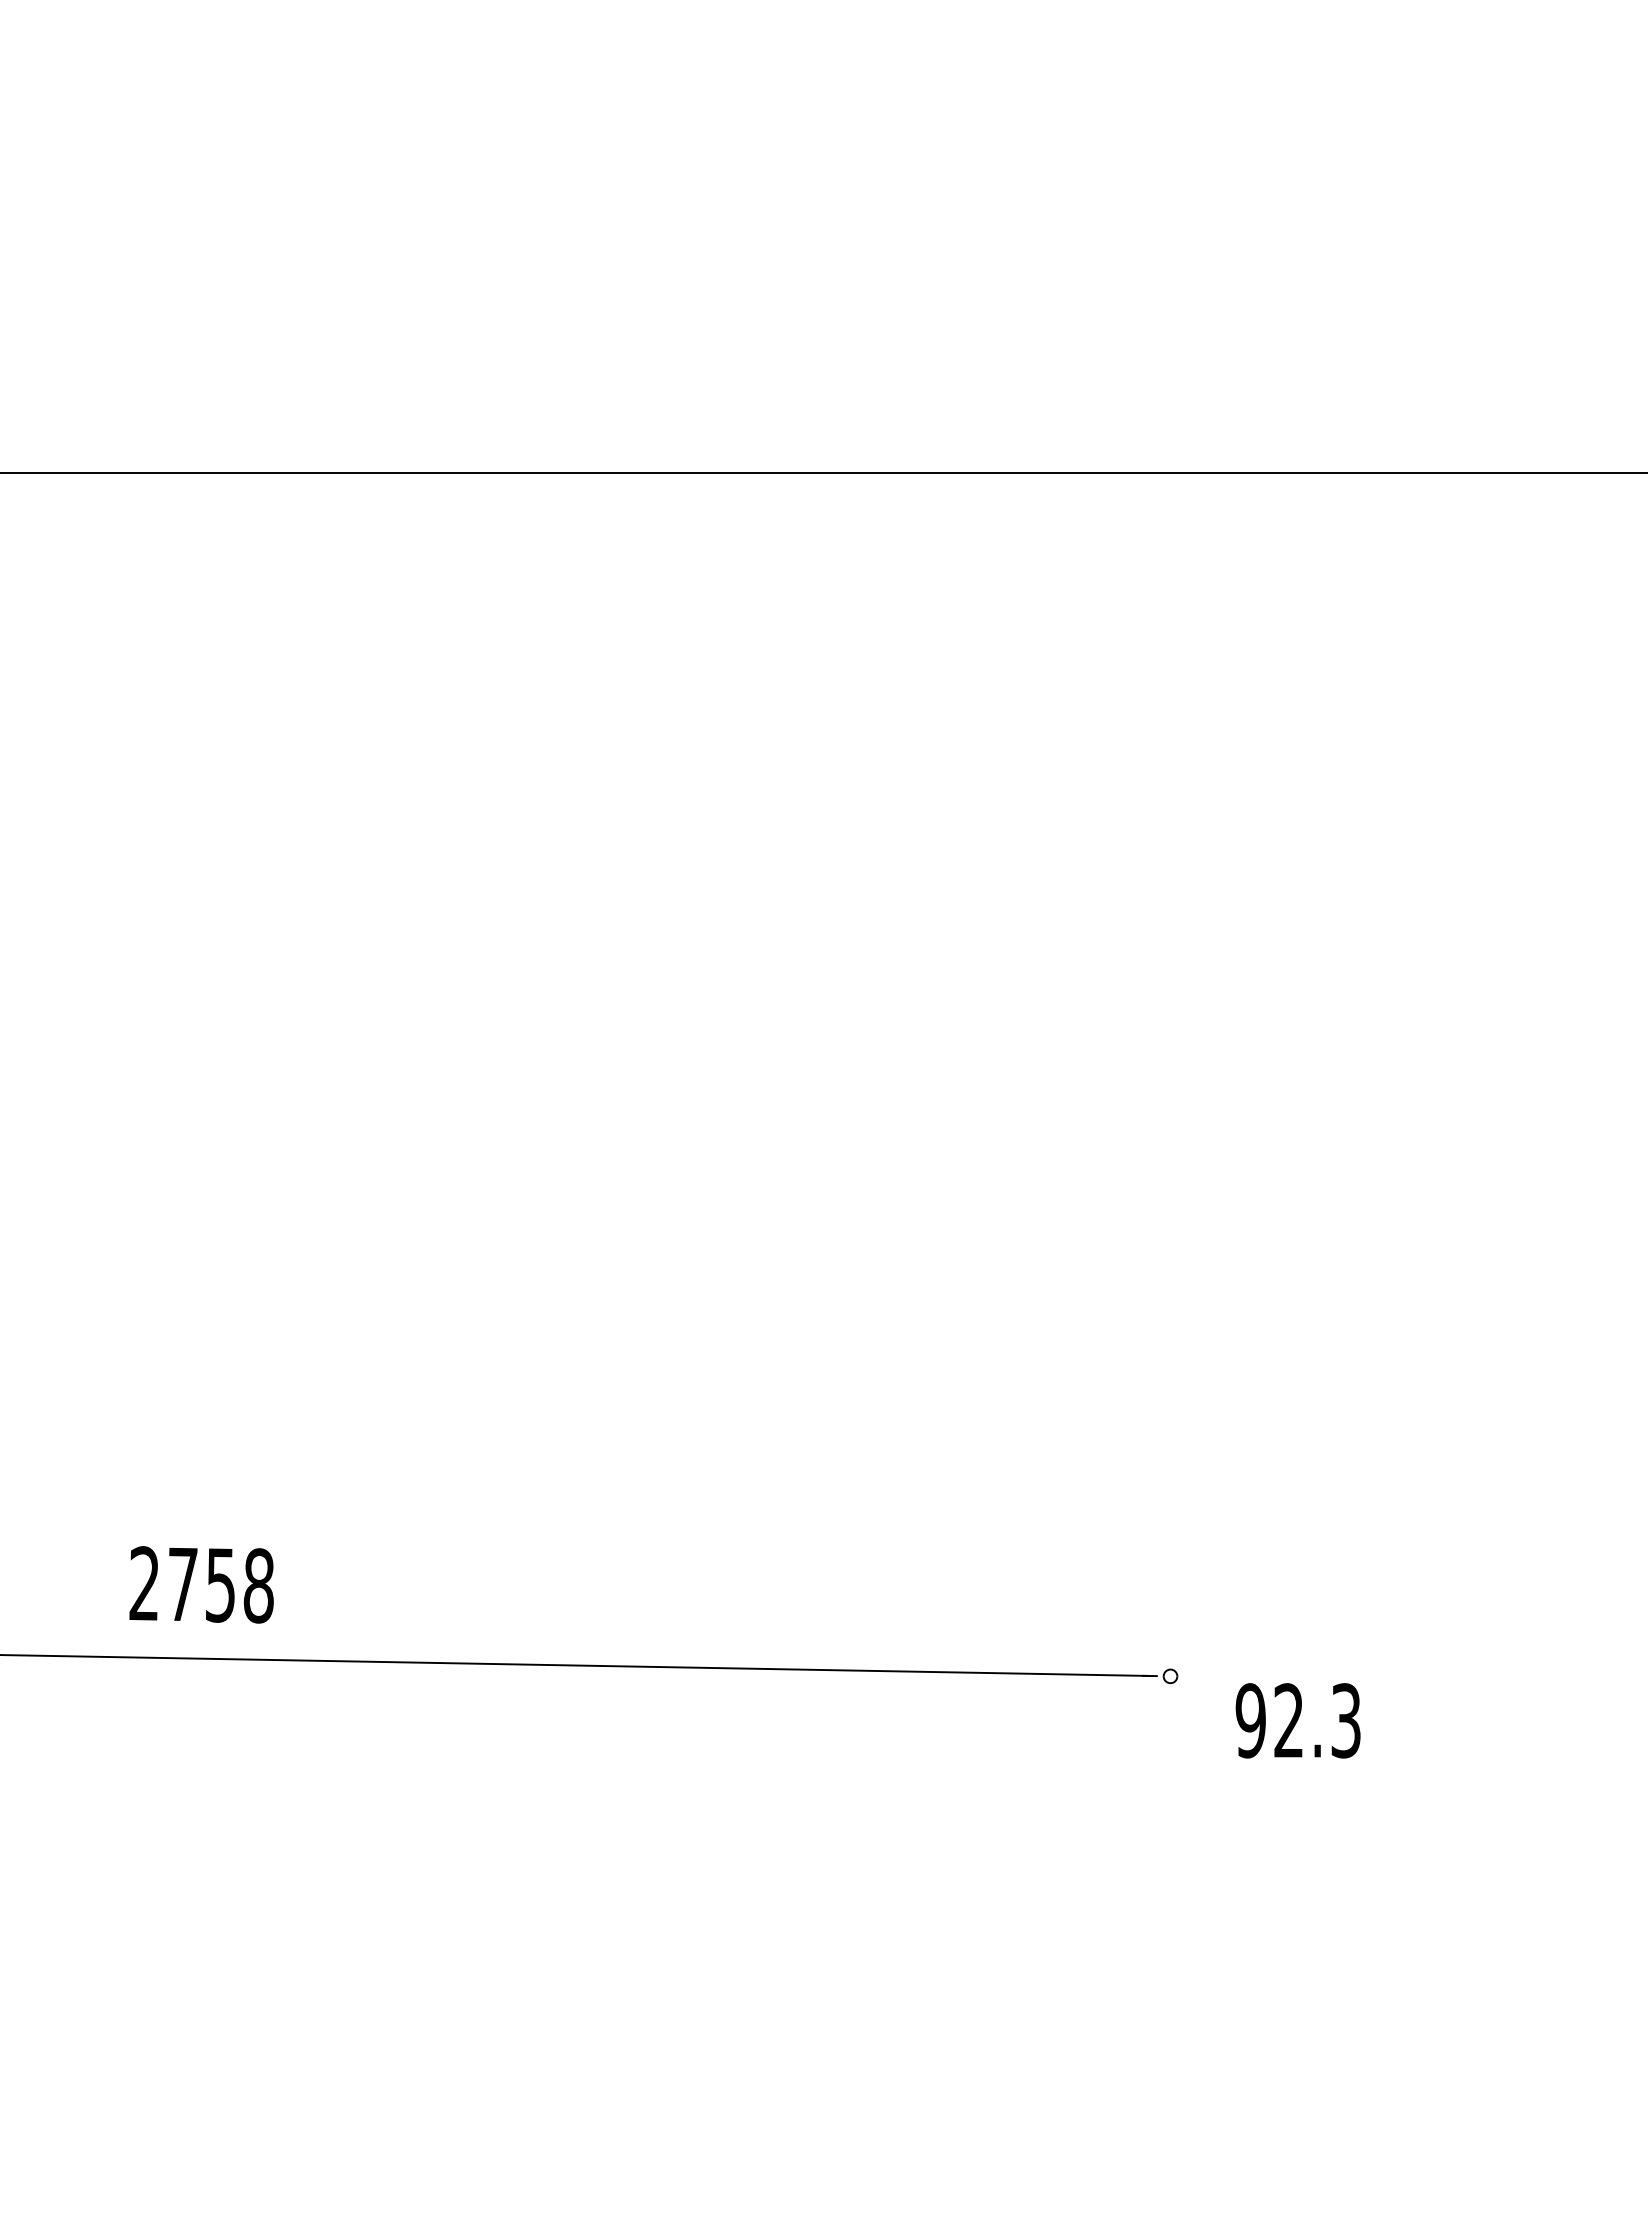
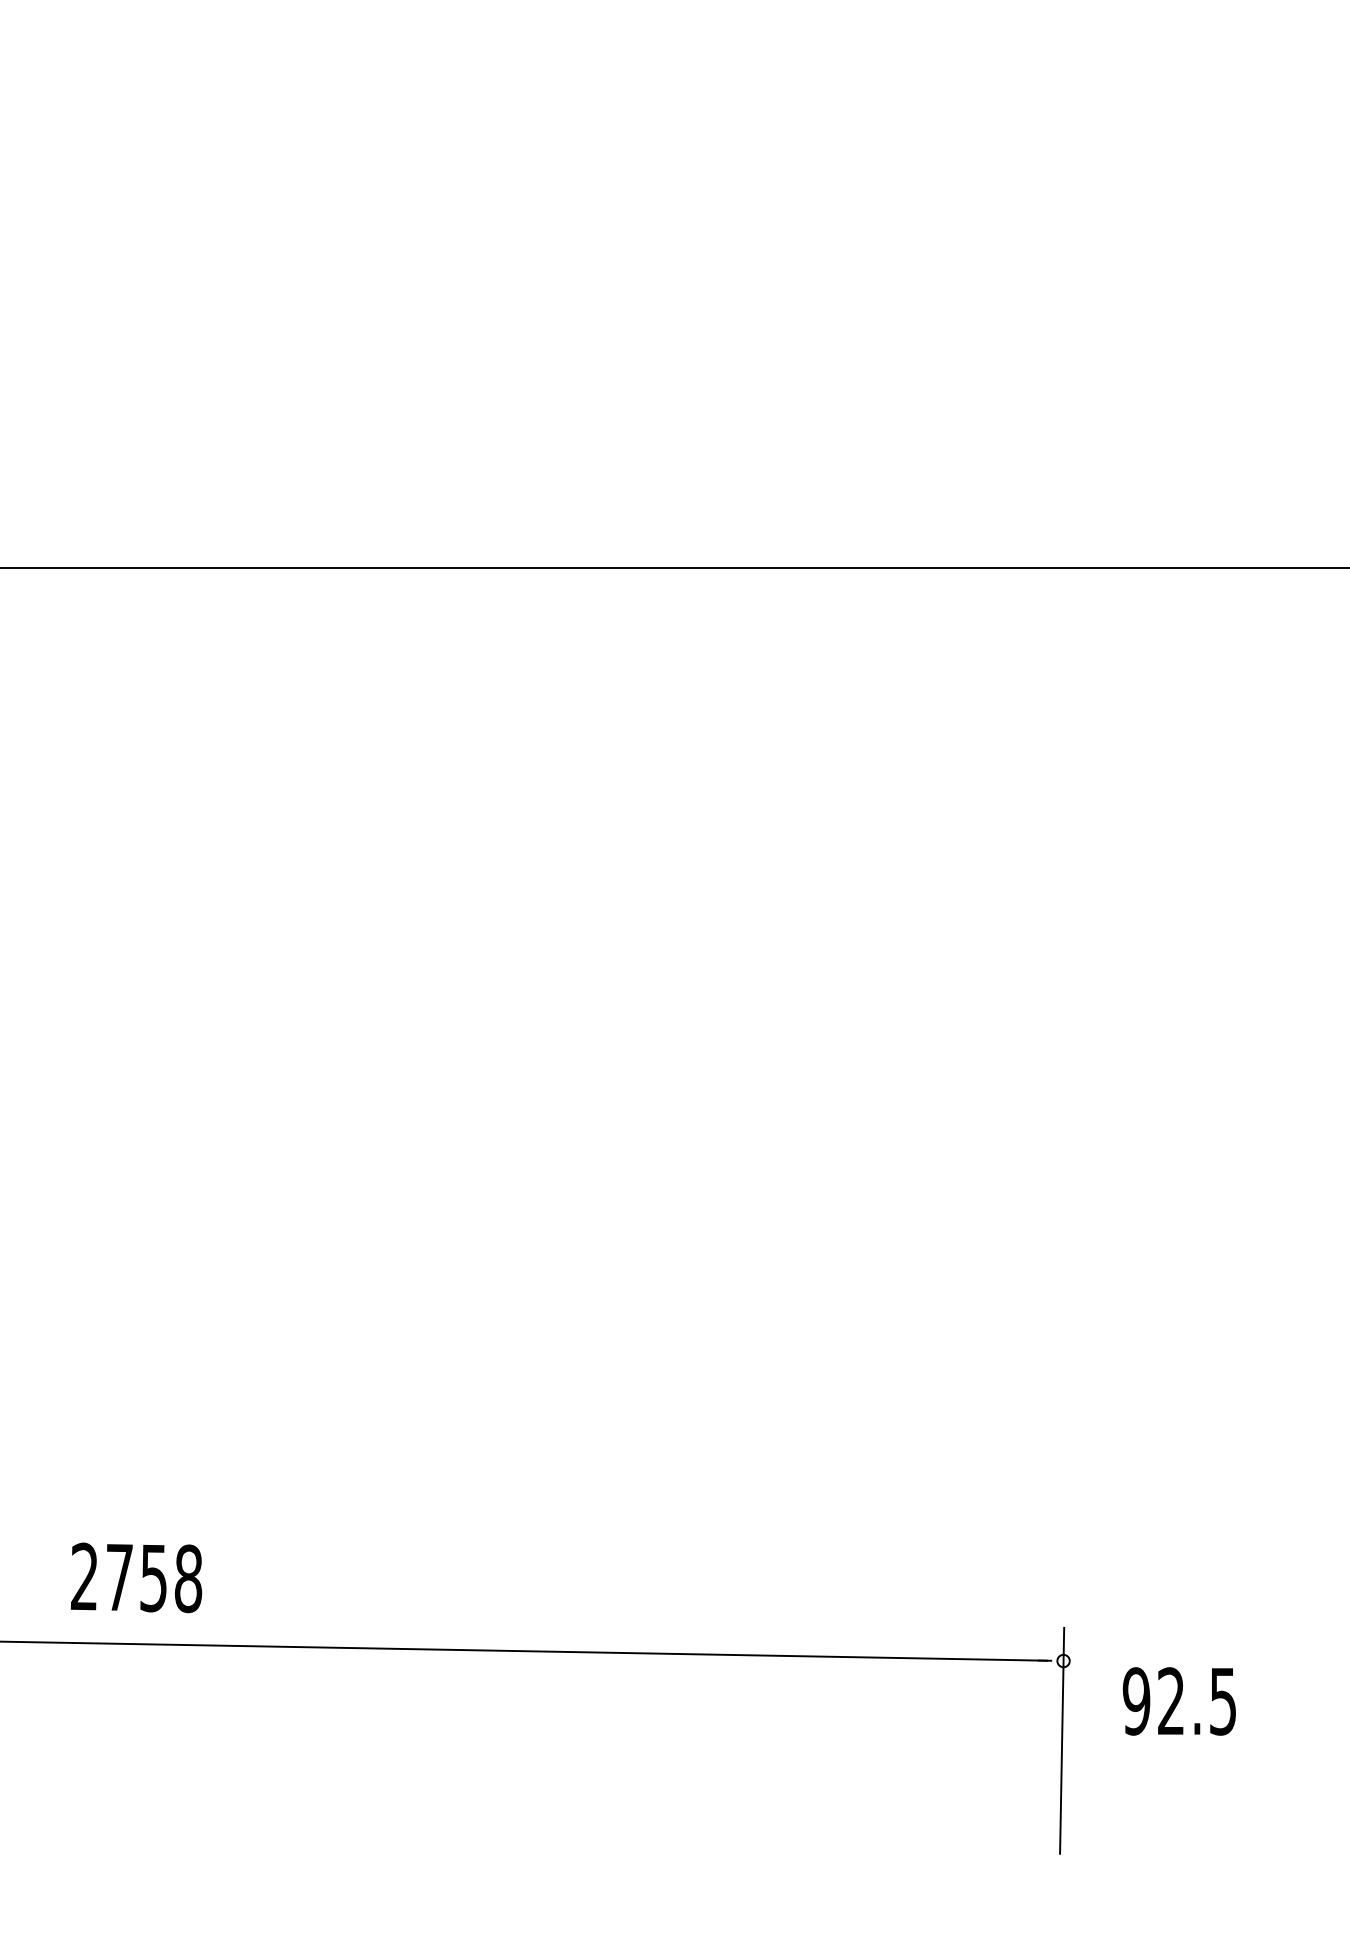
text: (201, 1584) -> (136, 1577), moved
text: (1346, 1720) -> (1223, 1701), 92.3 -> 92.5
line: (1168, 1763) -> (1061, 1740), added

